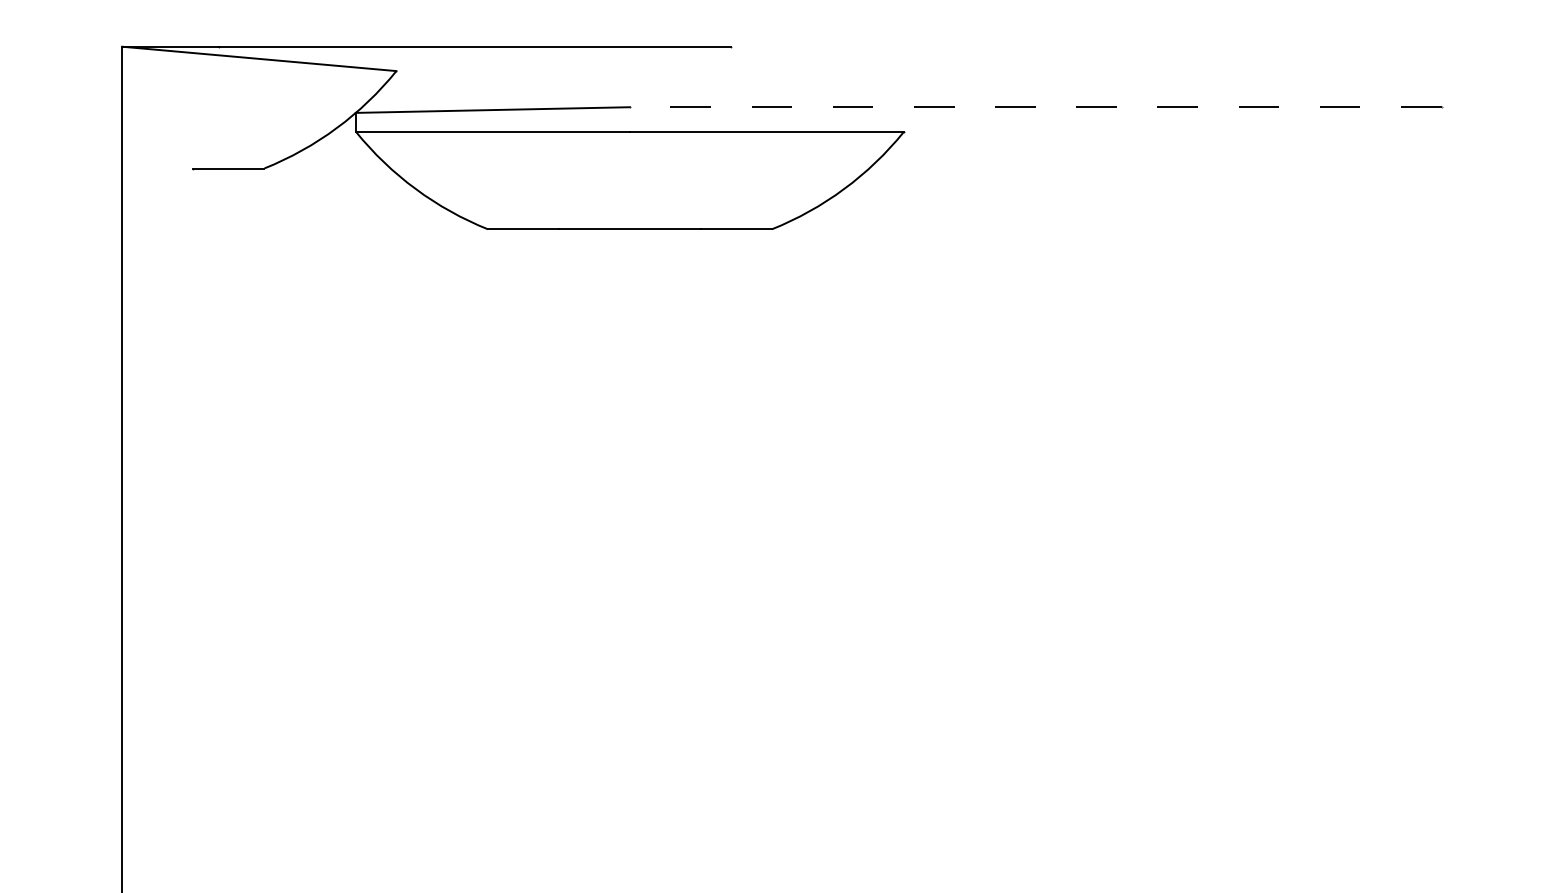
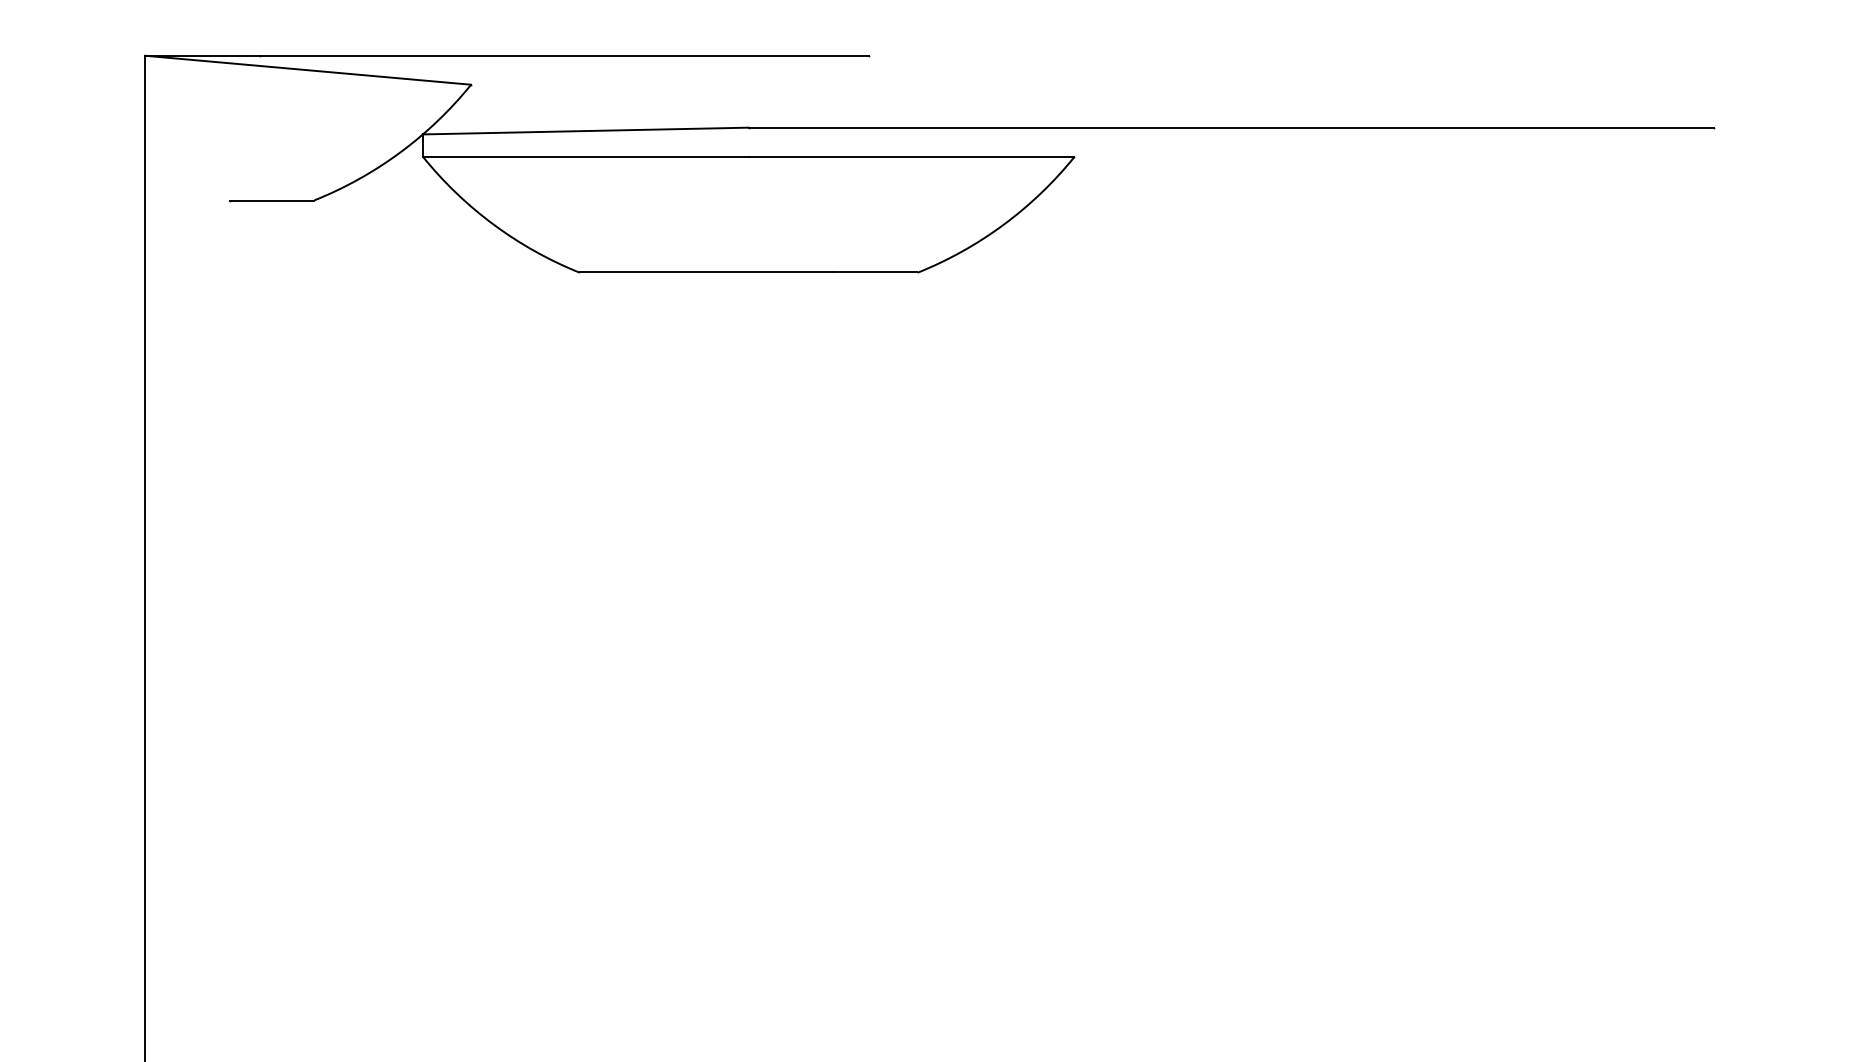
line: (1036, 107) -> (1231, 127), dashed -> solid

